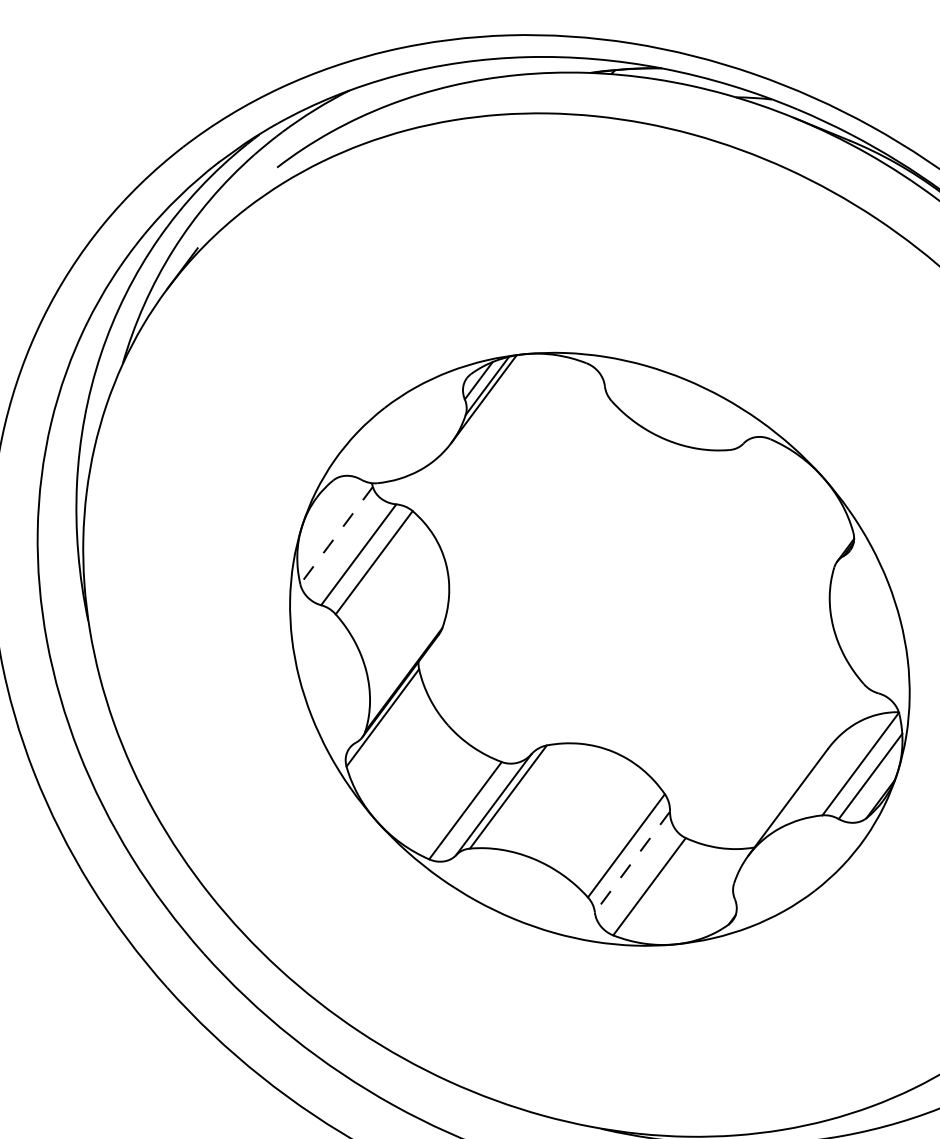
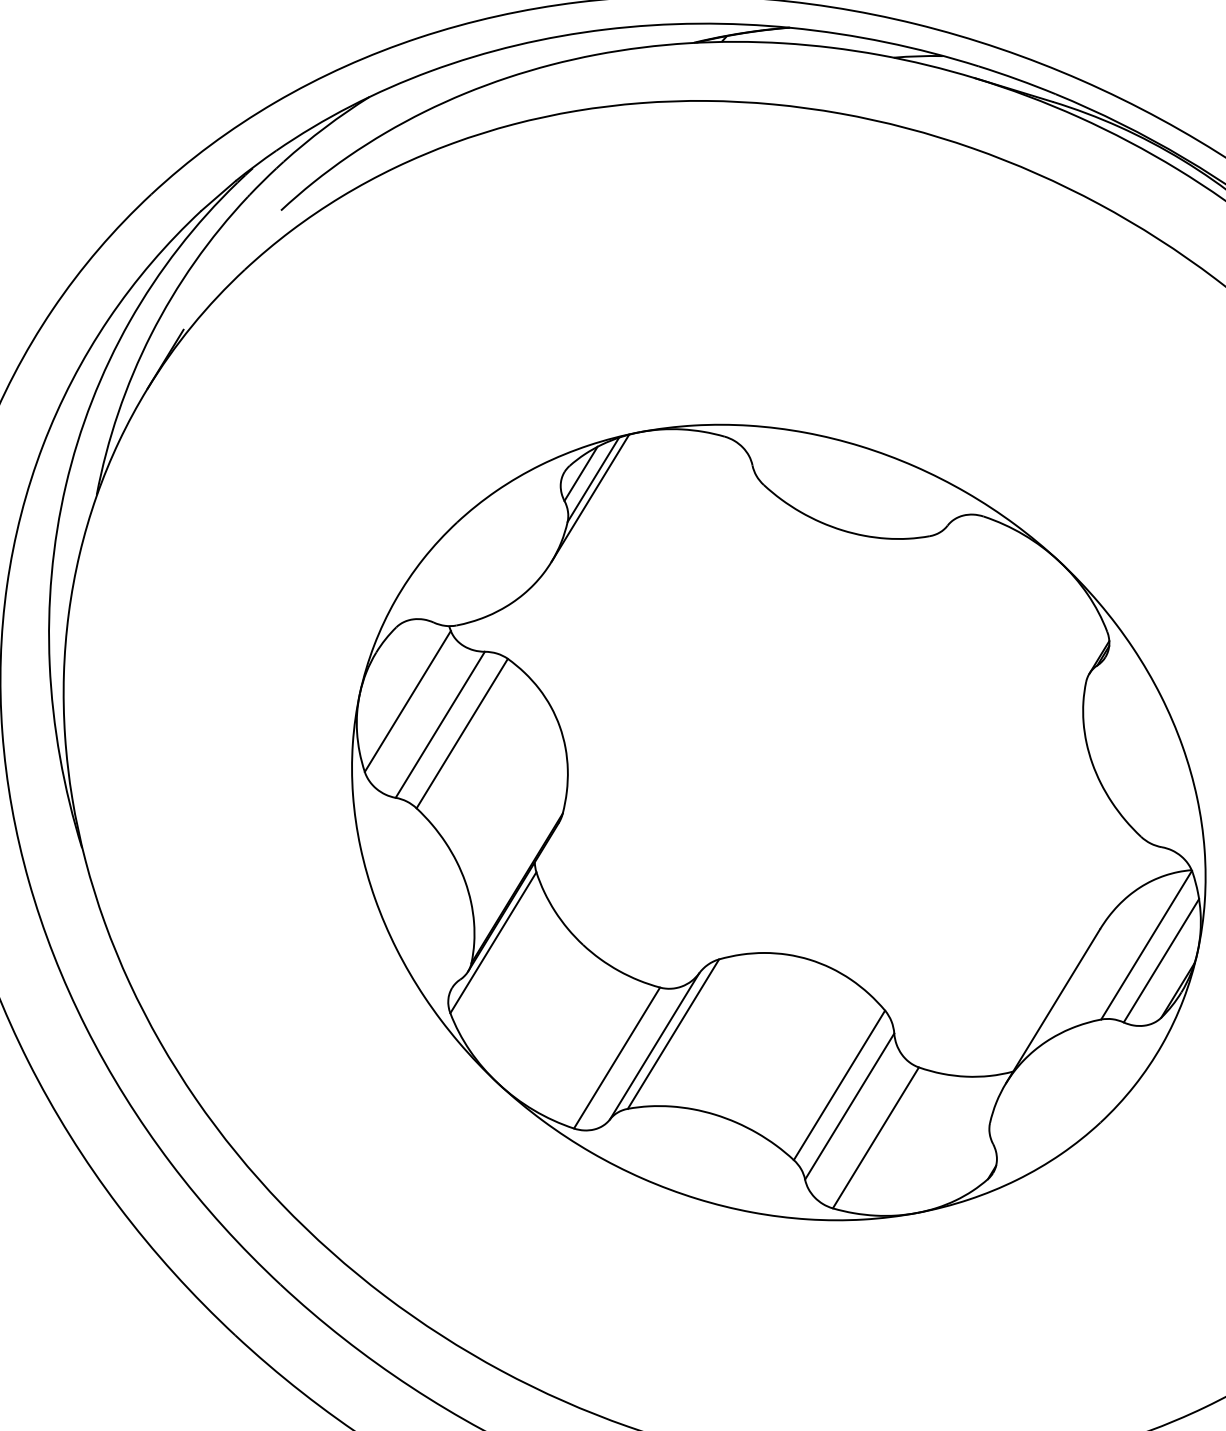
line: (336, 535) -> (407, 701), dashed -> solid
line: (632, 862) -> (849, 1107), dashed -> solid

